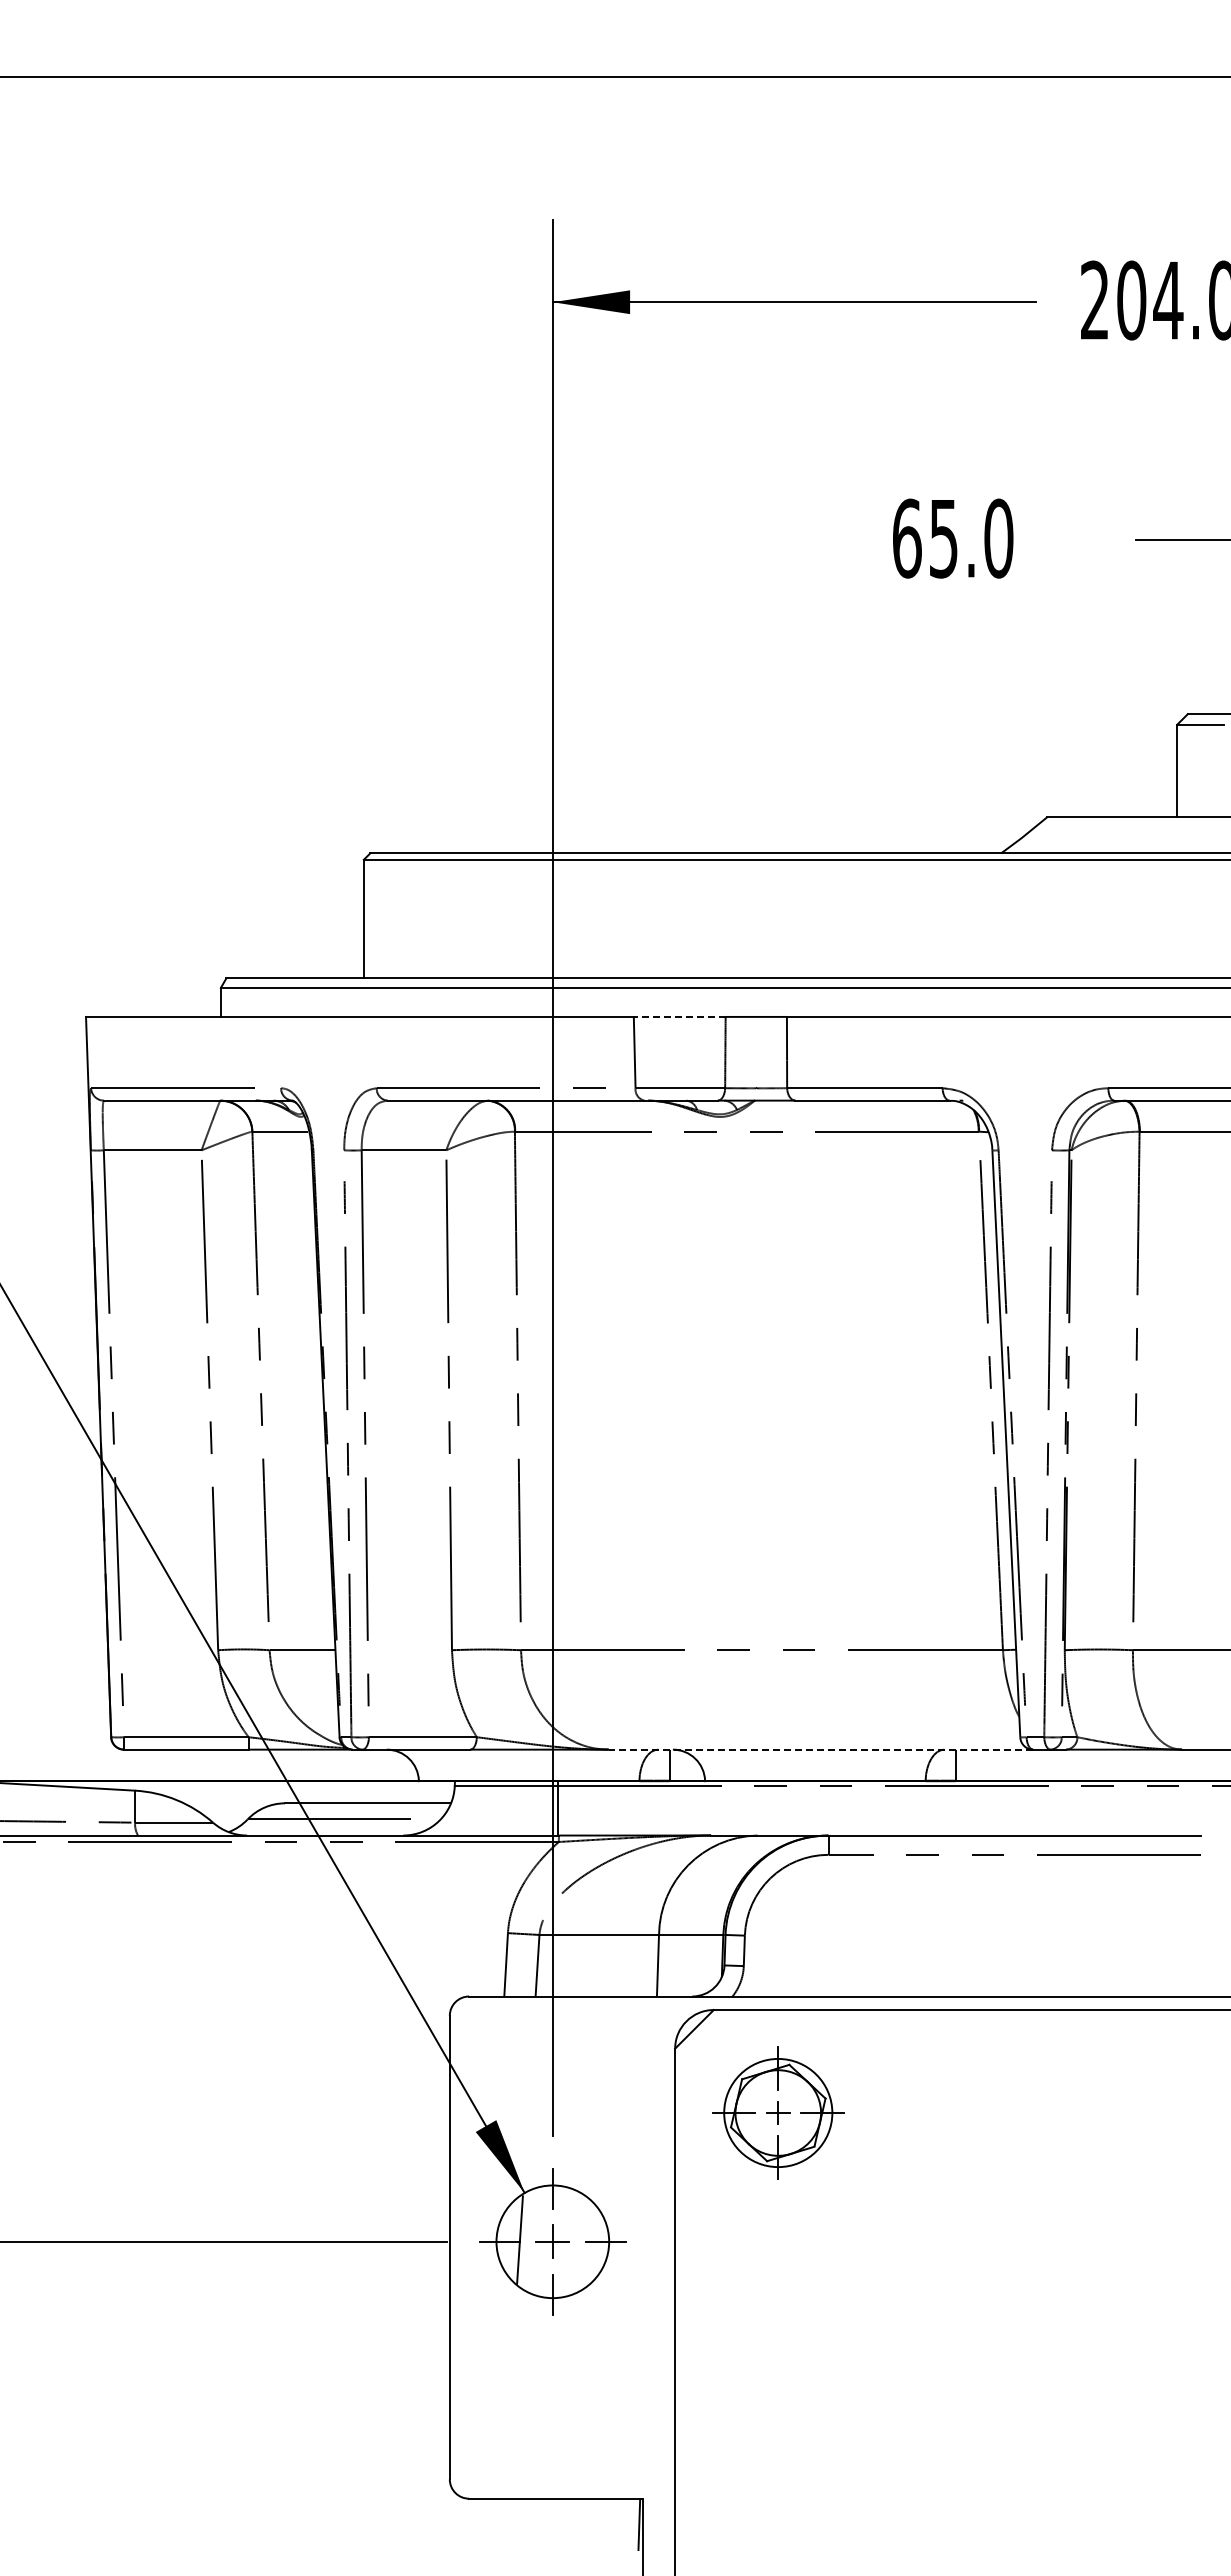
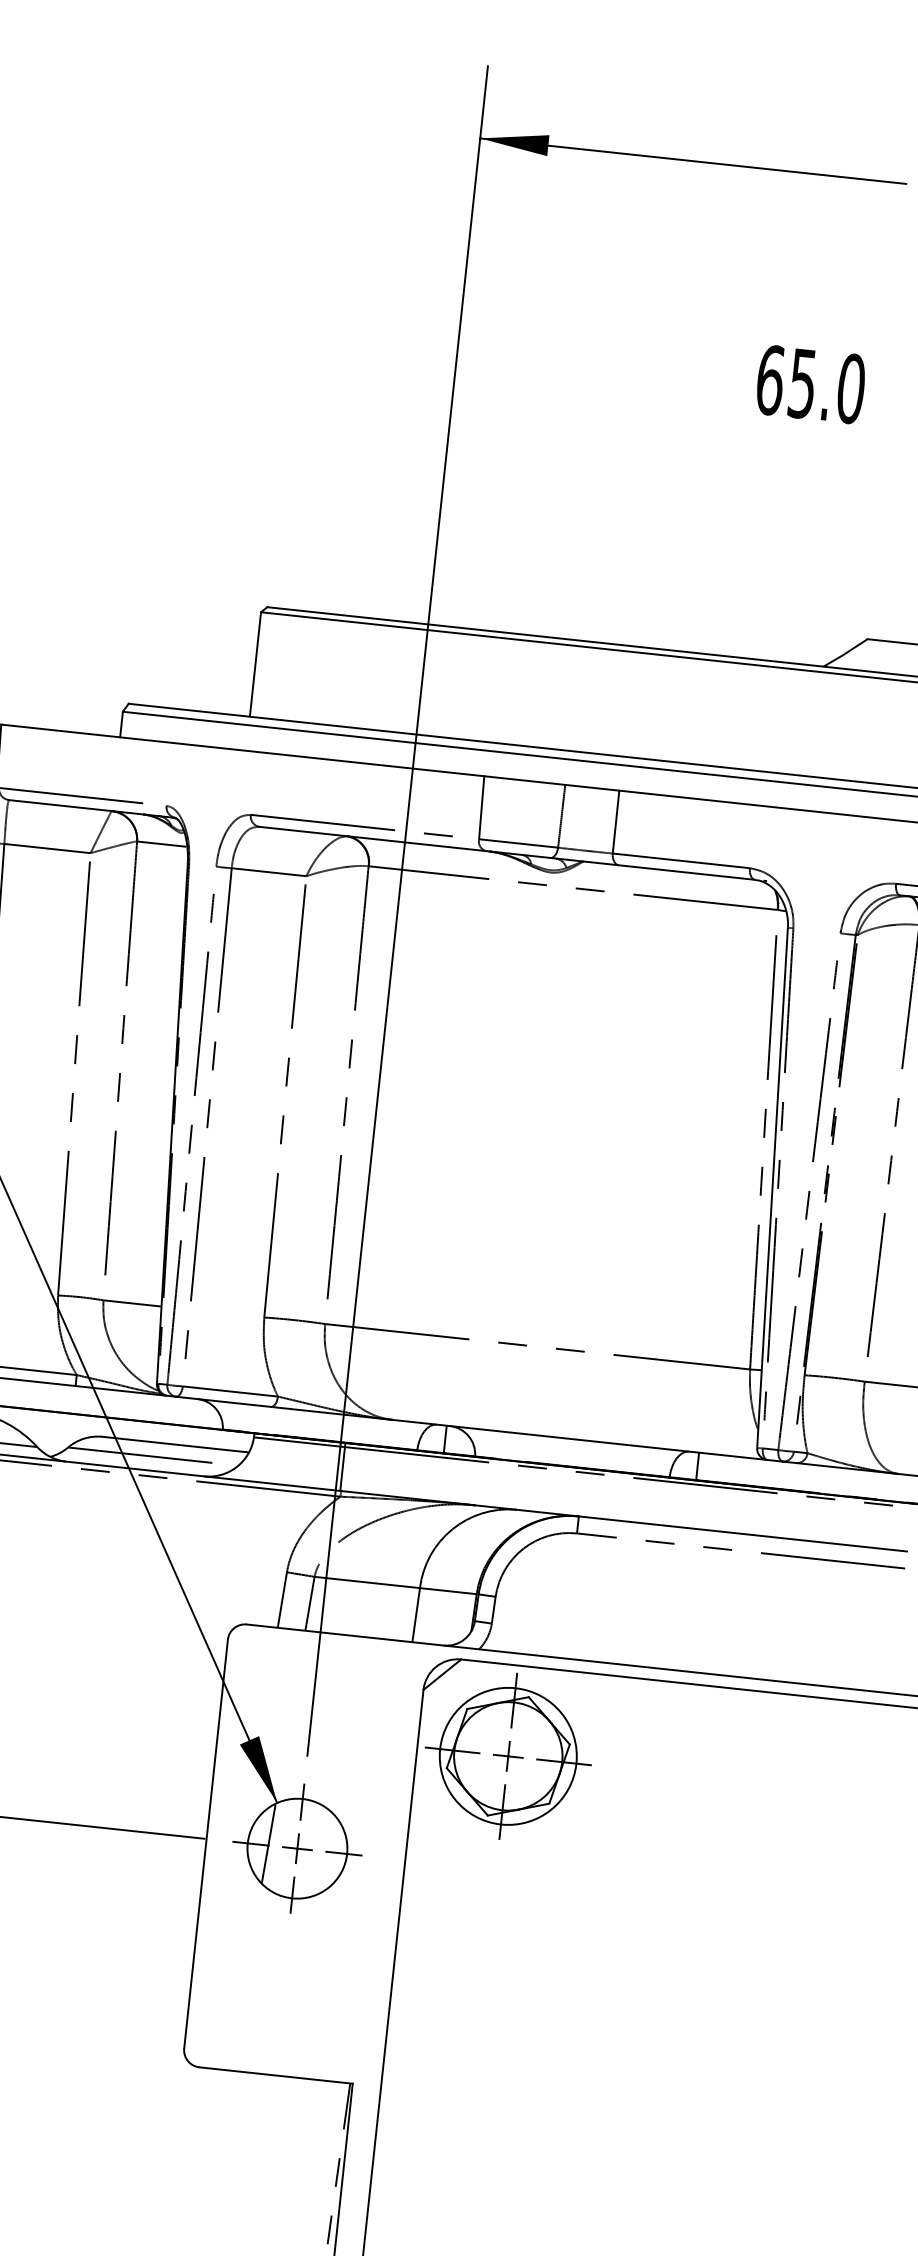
line: (679, 1016) -> (524, 780), dashed -> solid
line: (820, 1749) -> (579, 1439), dashed -> solid
part: (778, 2112) -> (508, 1755), size x1.43

